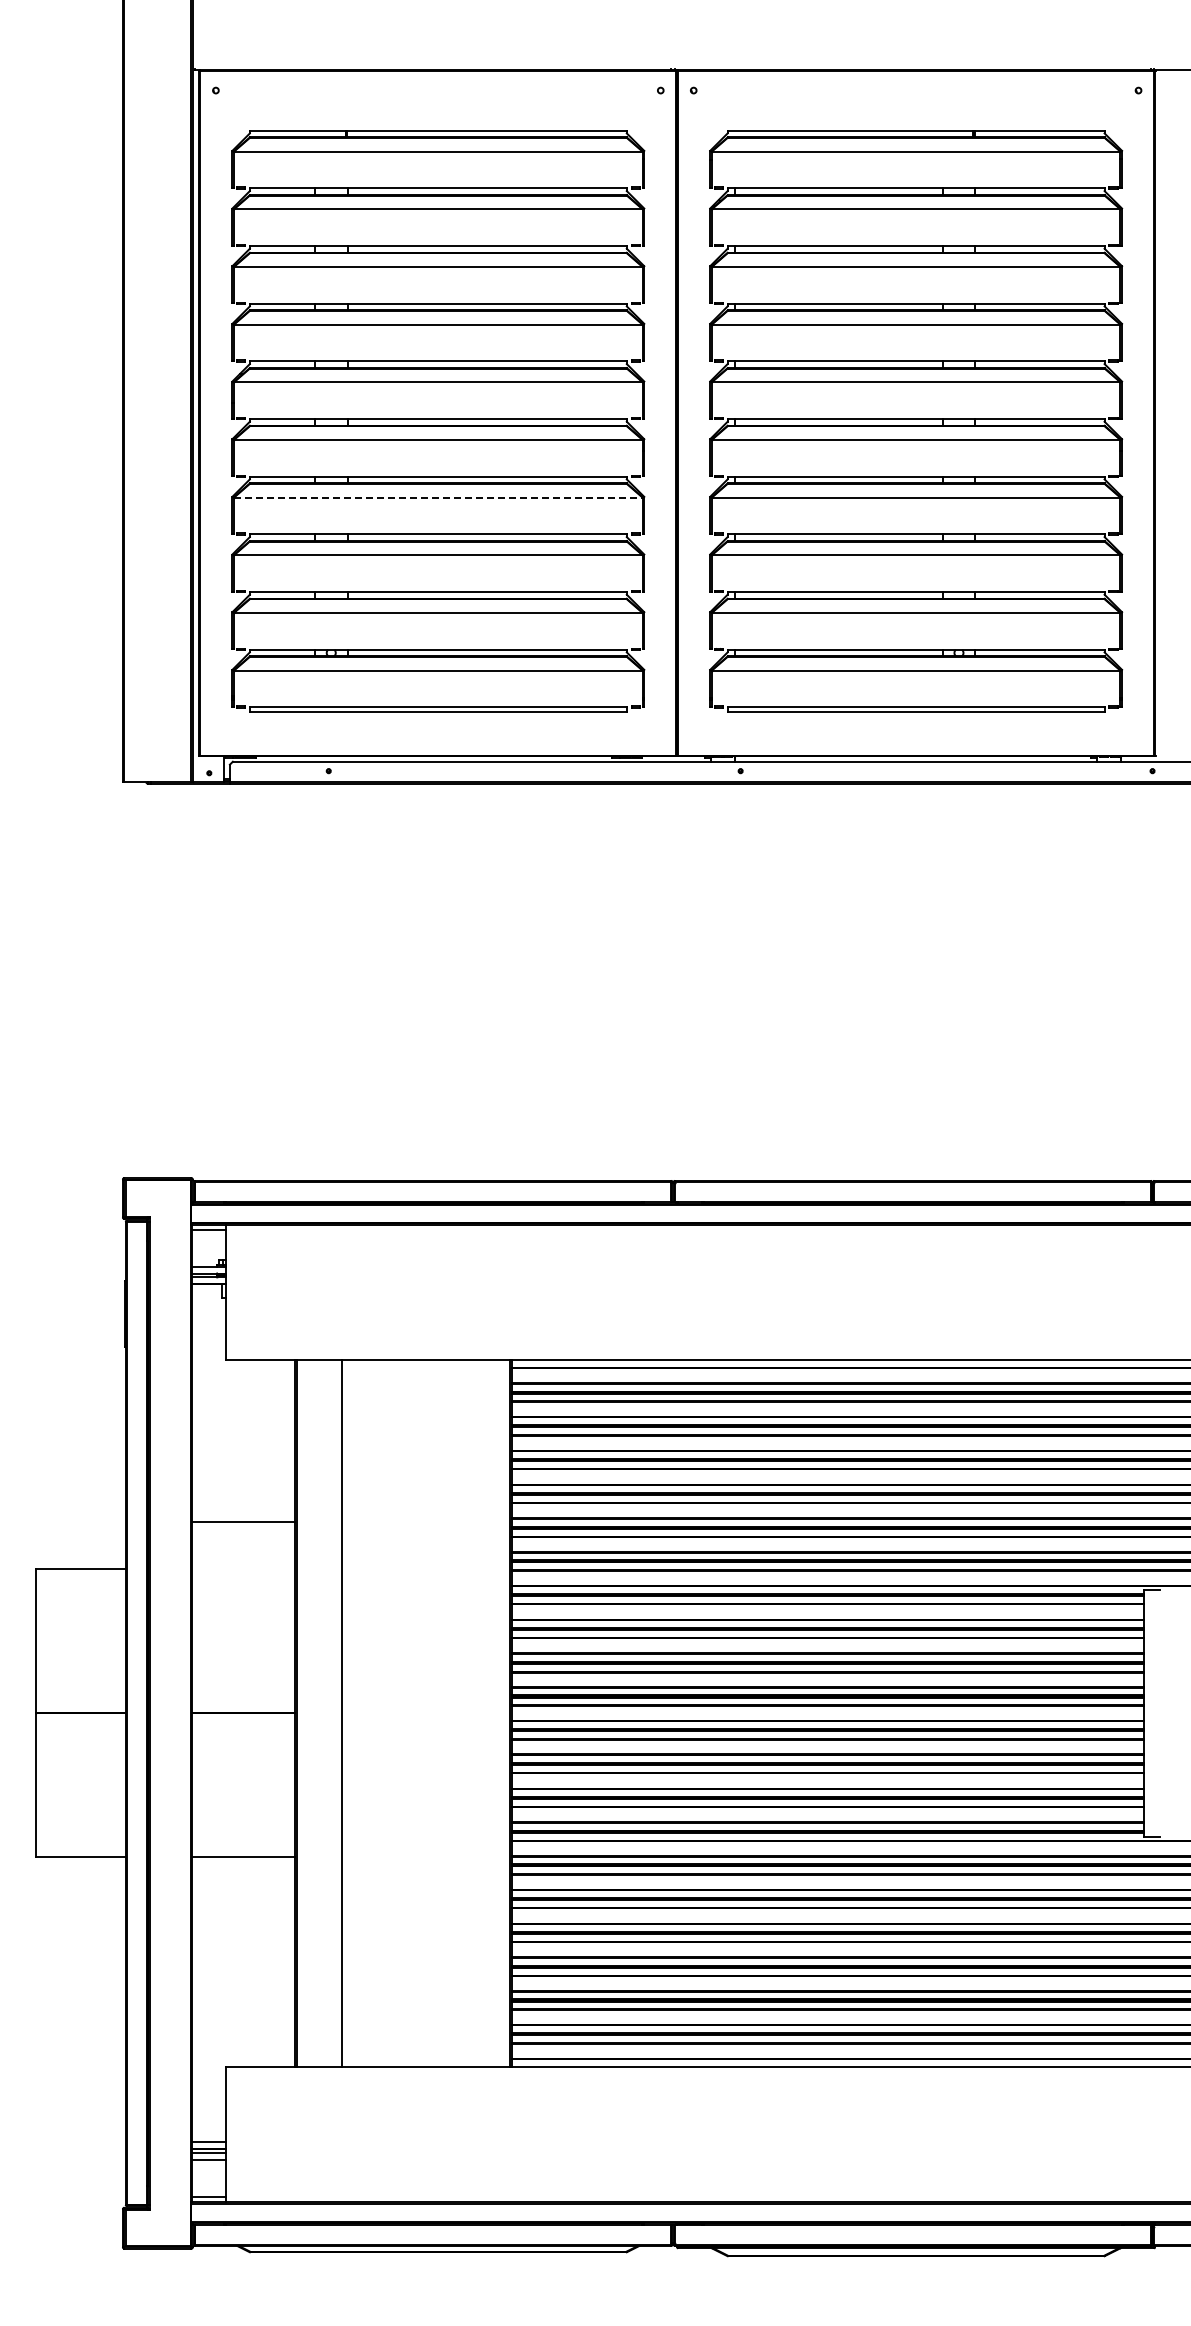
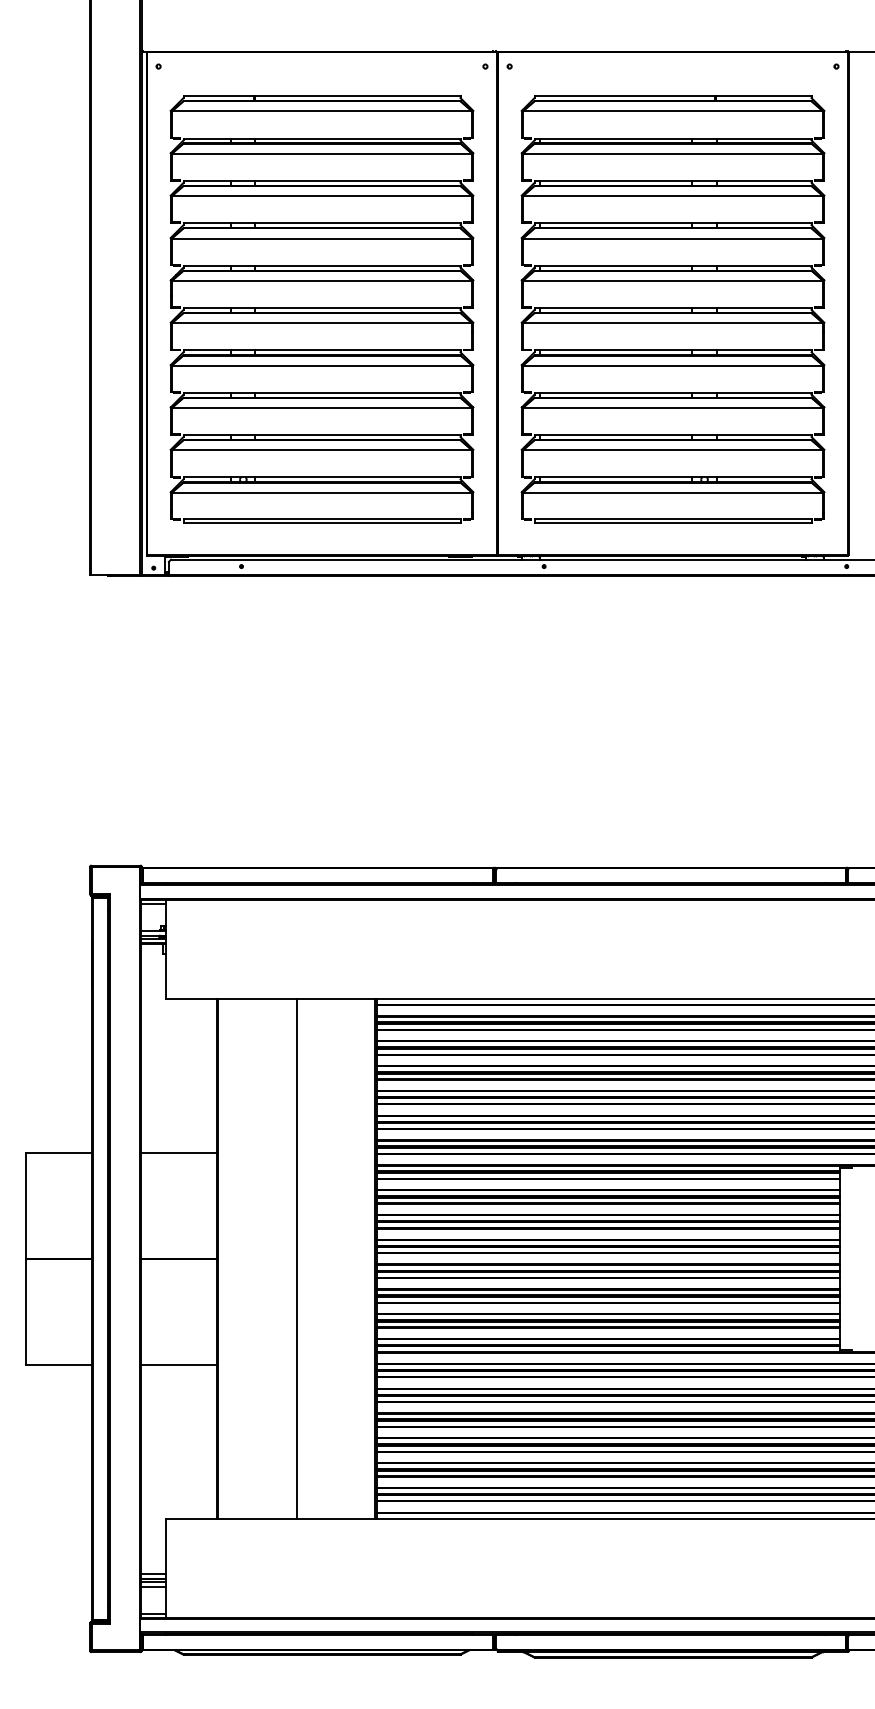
line: (438, 497) -> (322, 365), dashed -> solid
line: (243, 1522) -> (178, 1153), moved
line: (341, 1712) -> (296, 1258), moved

